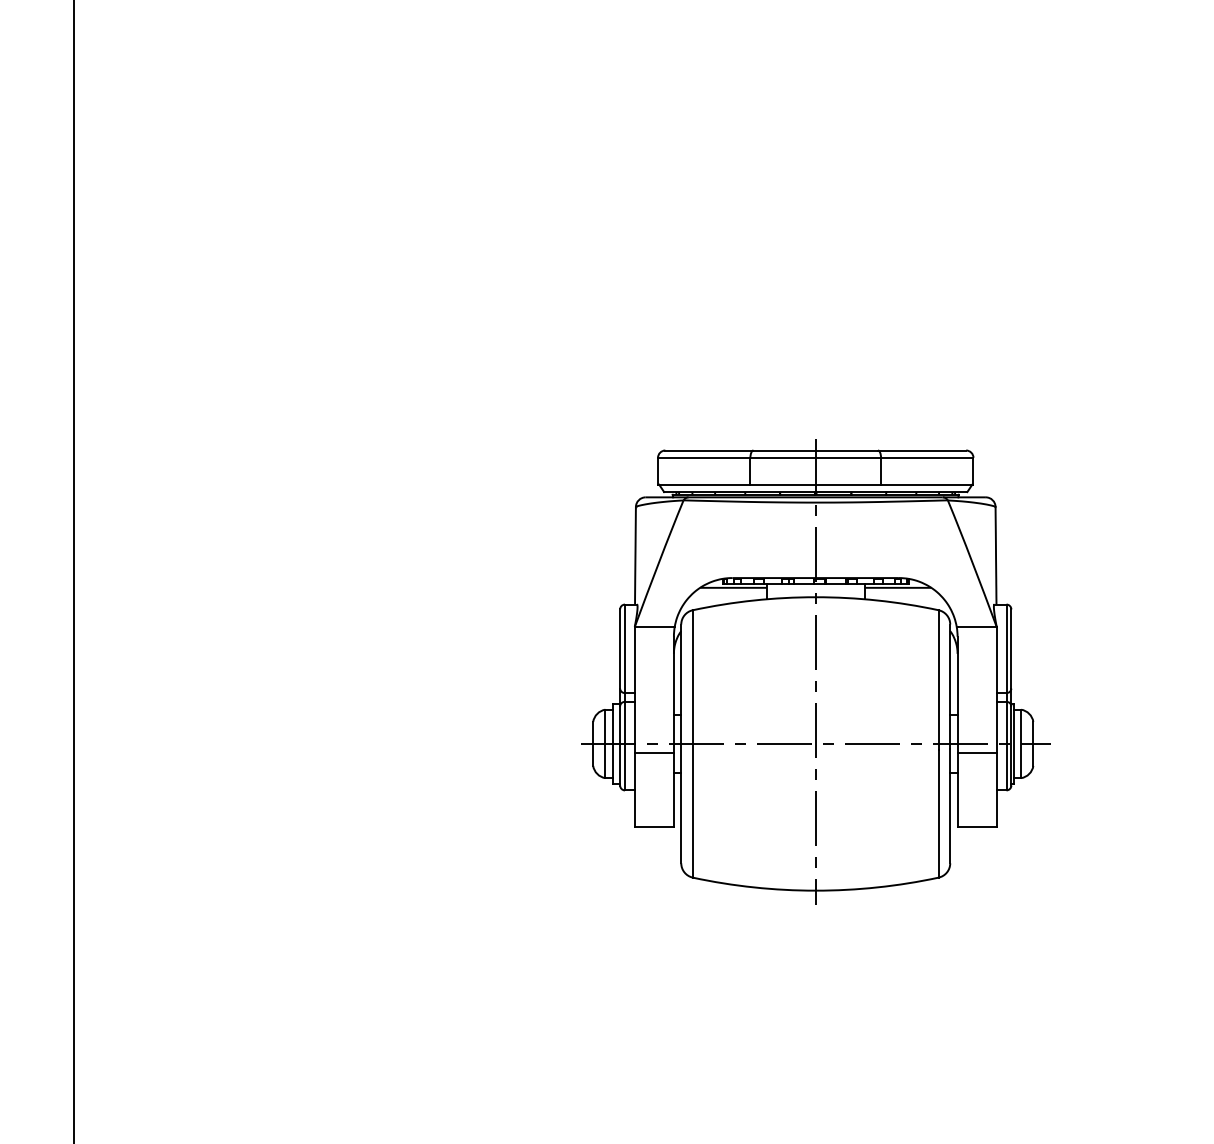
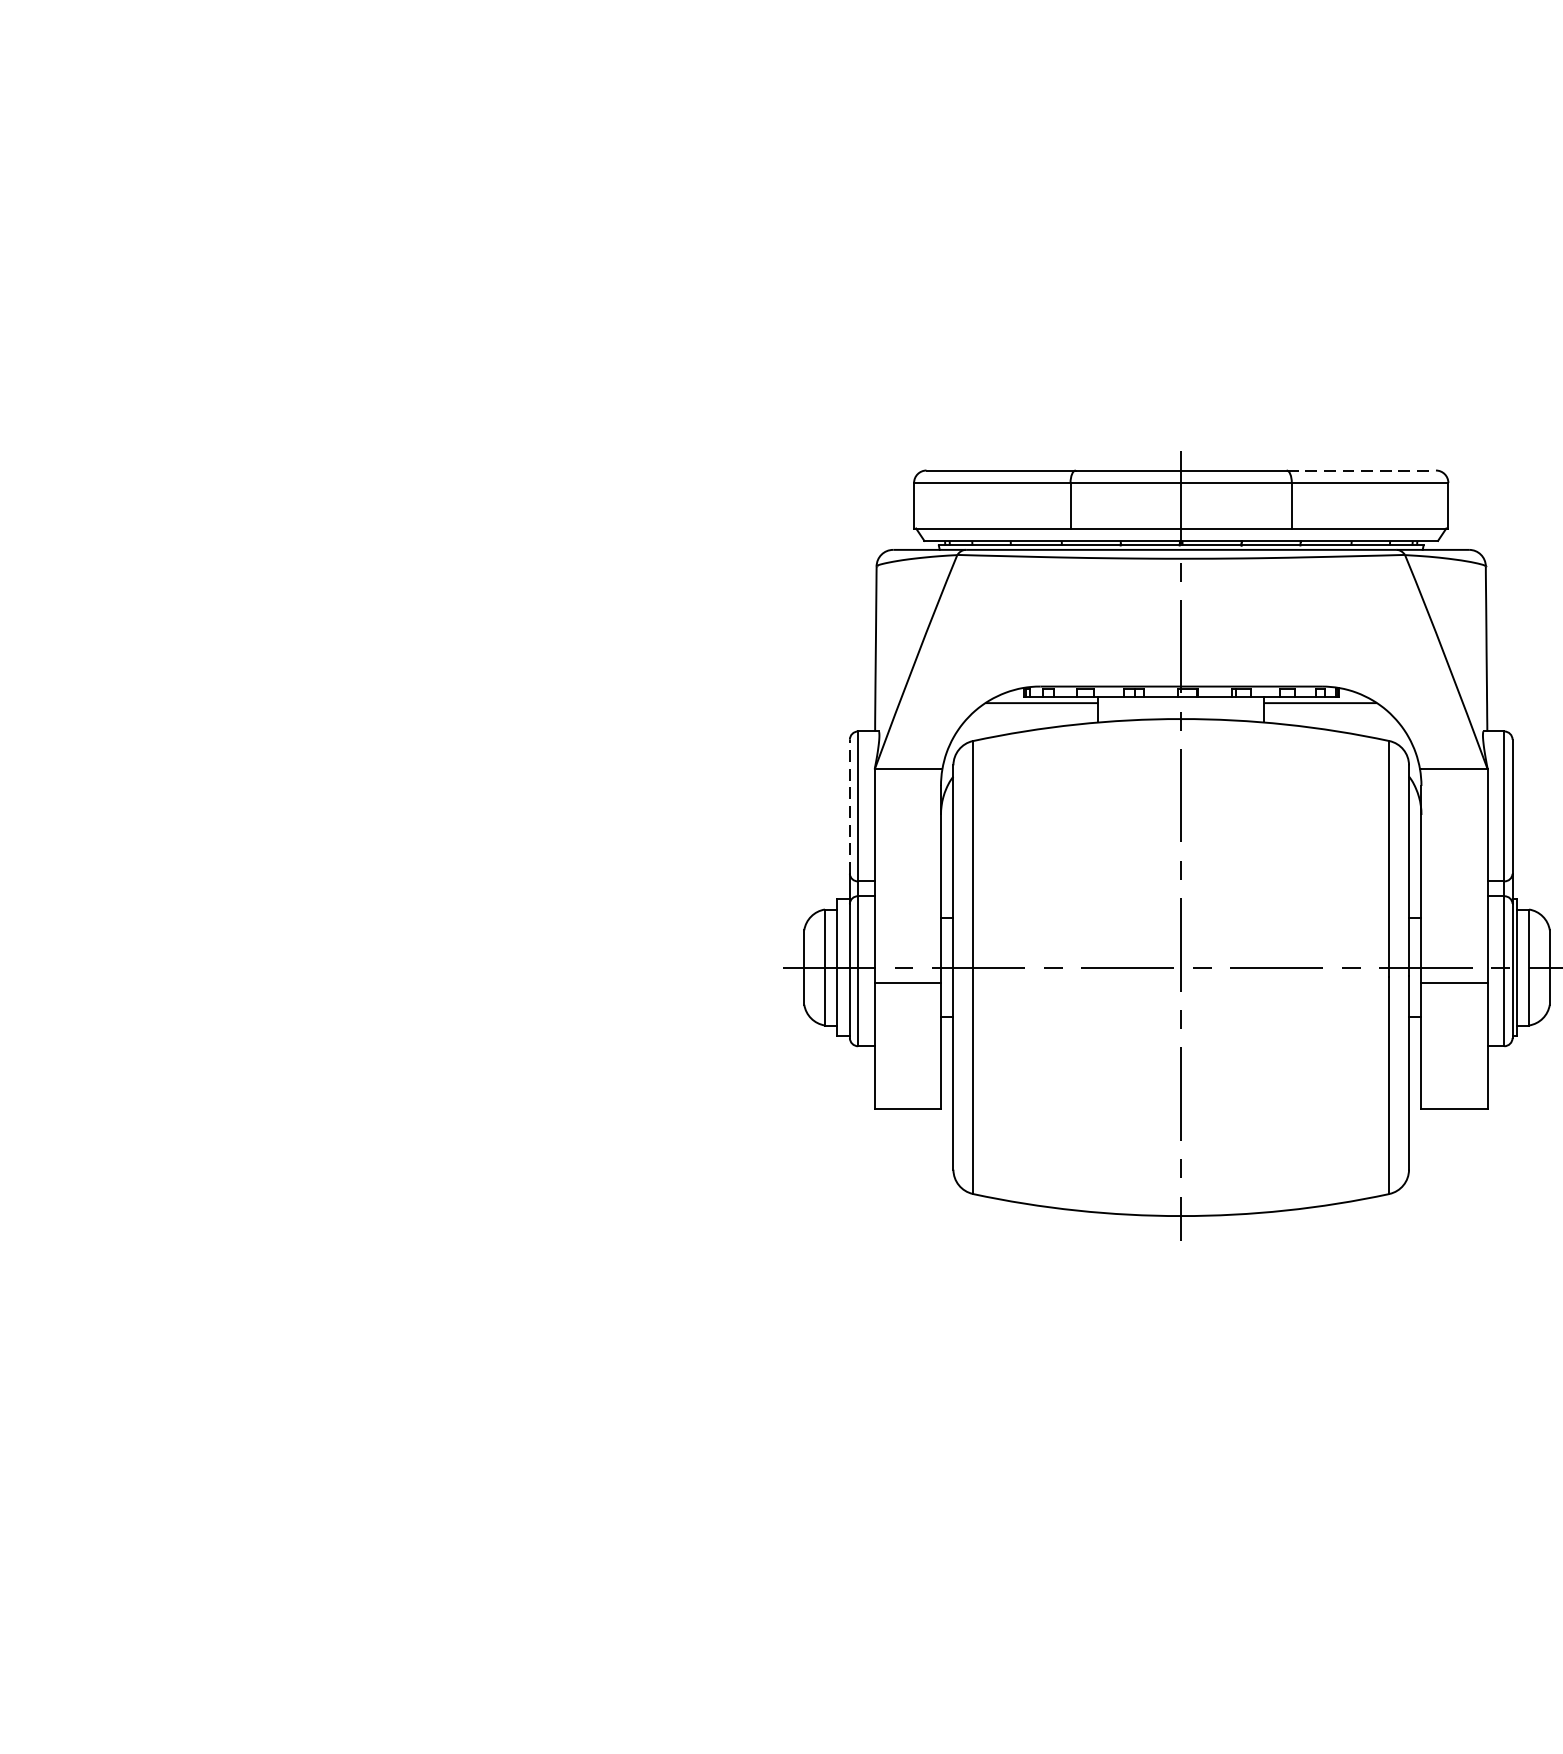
line: (922, 450) -> (1362, 470), solid -> dashed
line: (620, 649) -> (850, 807), solid -> dashed

